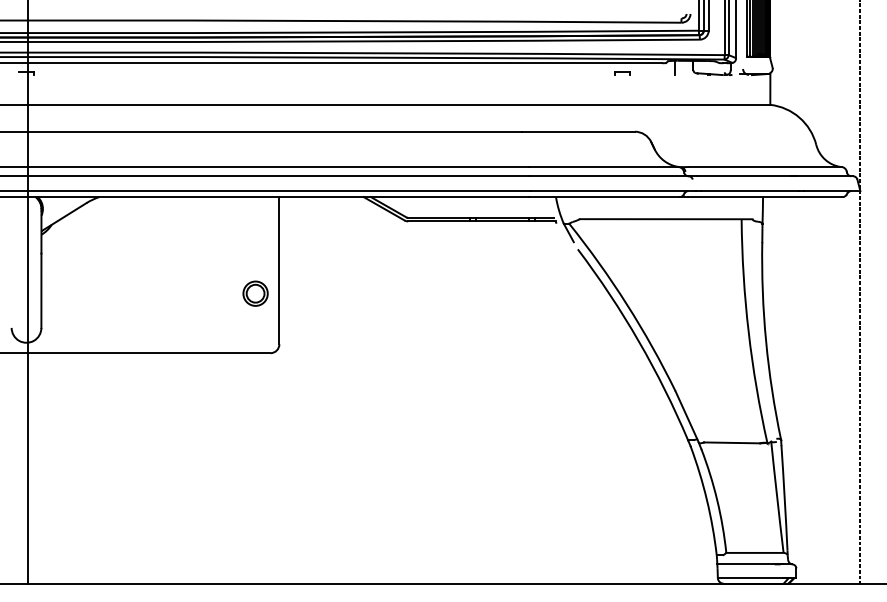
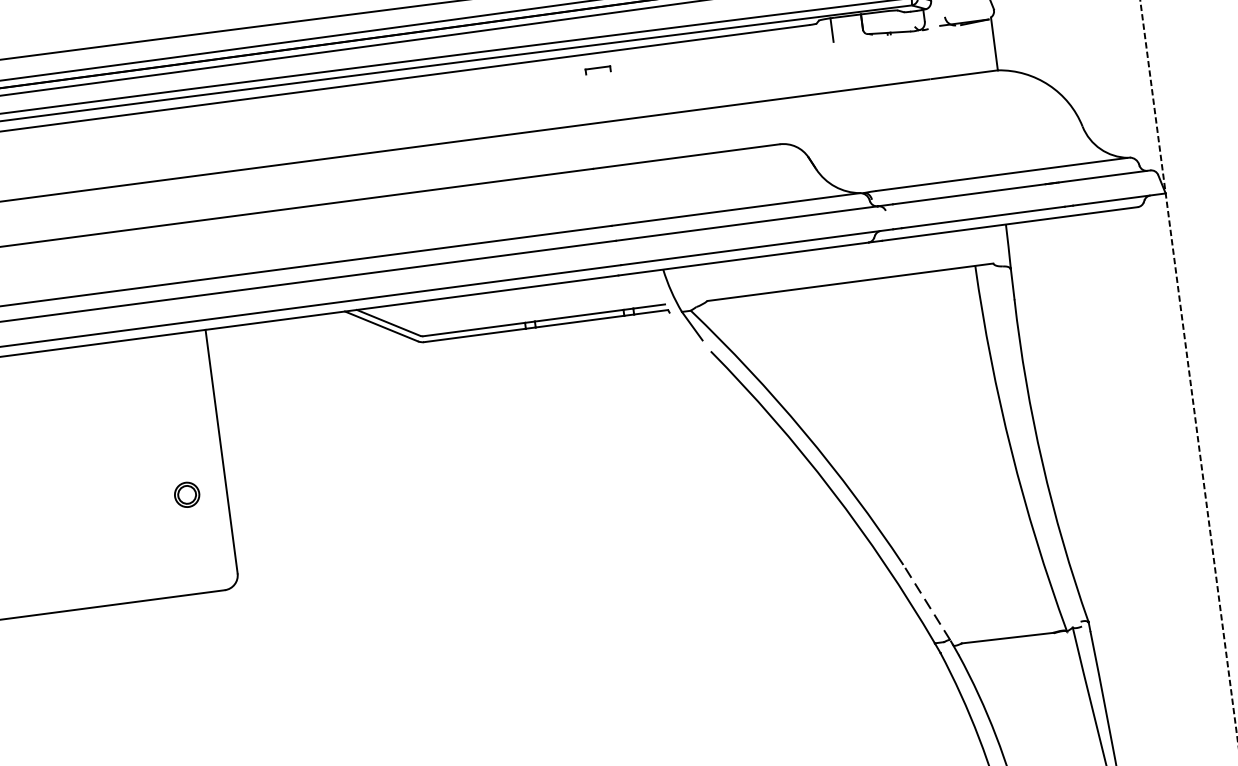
part: (622, 73) -> (597, 70), moved
part: (255, 293) -> (187, 494), size x0.6
line: (686, 415) -> (926, 602), solid -> dashed

